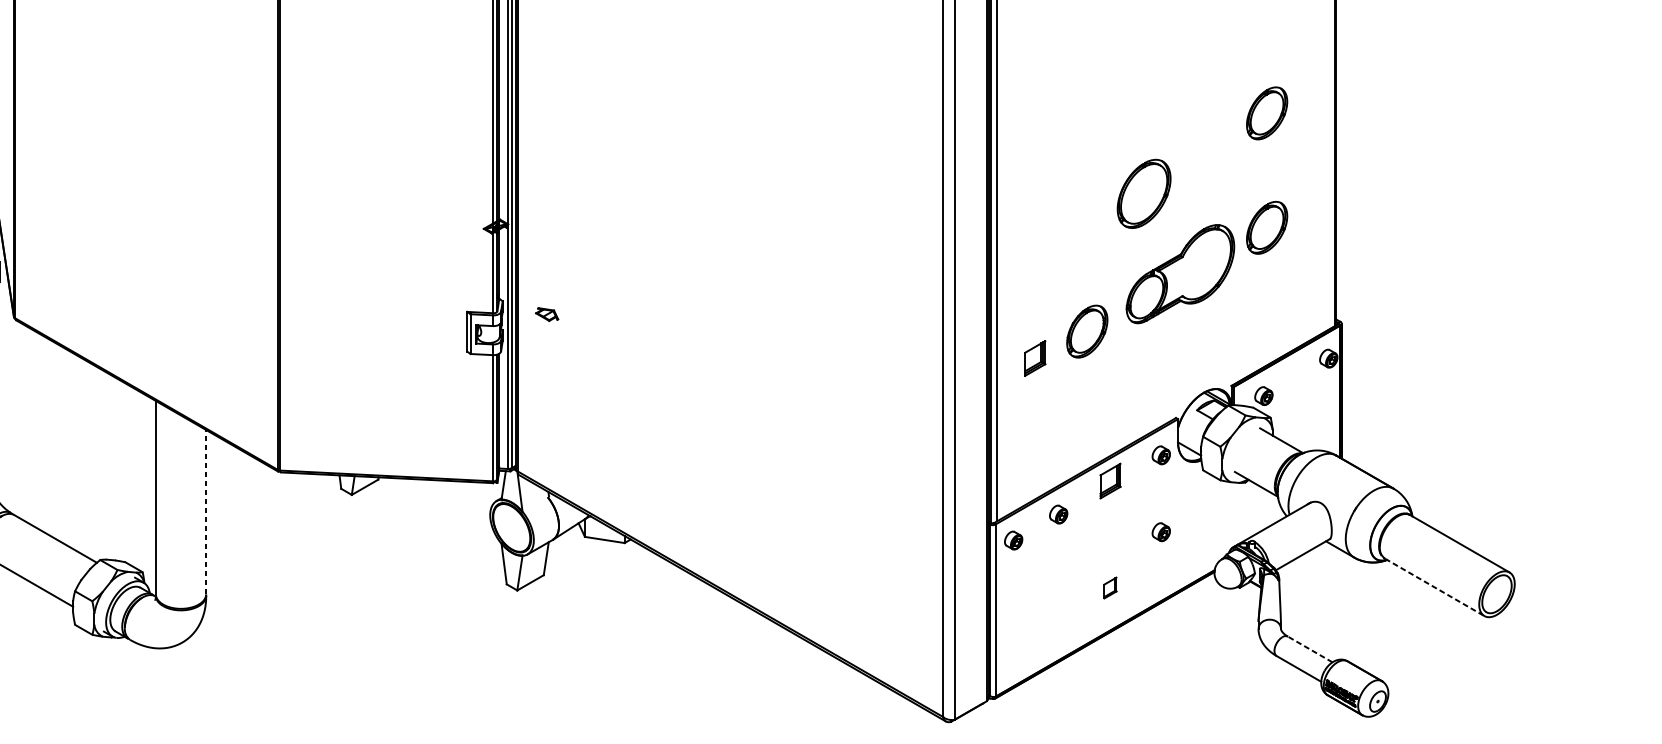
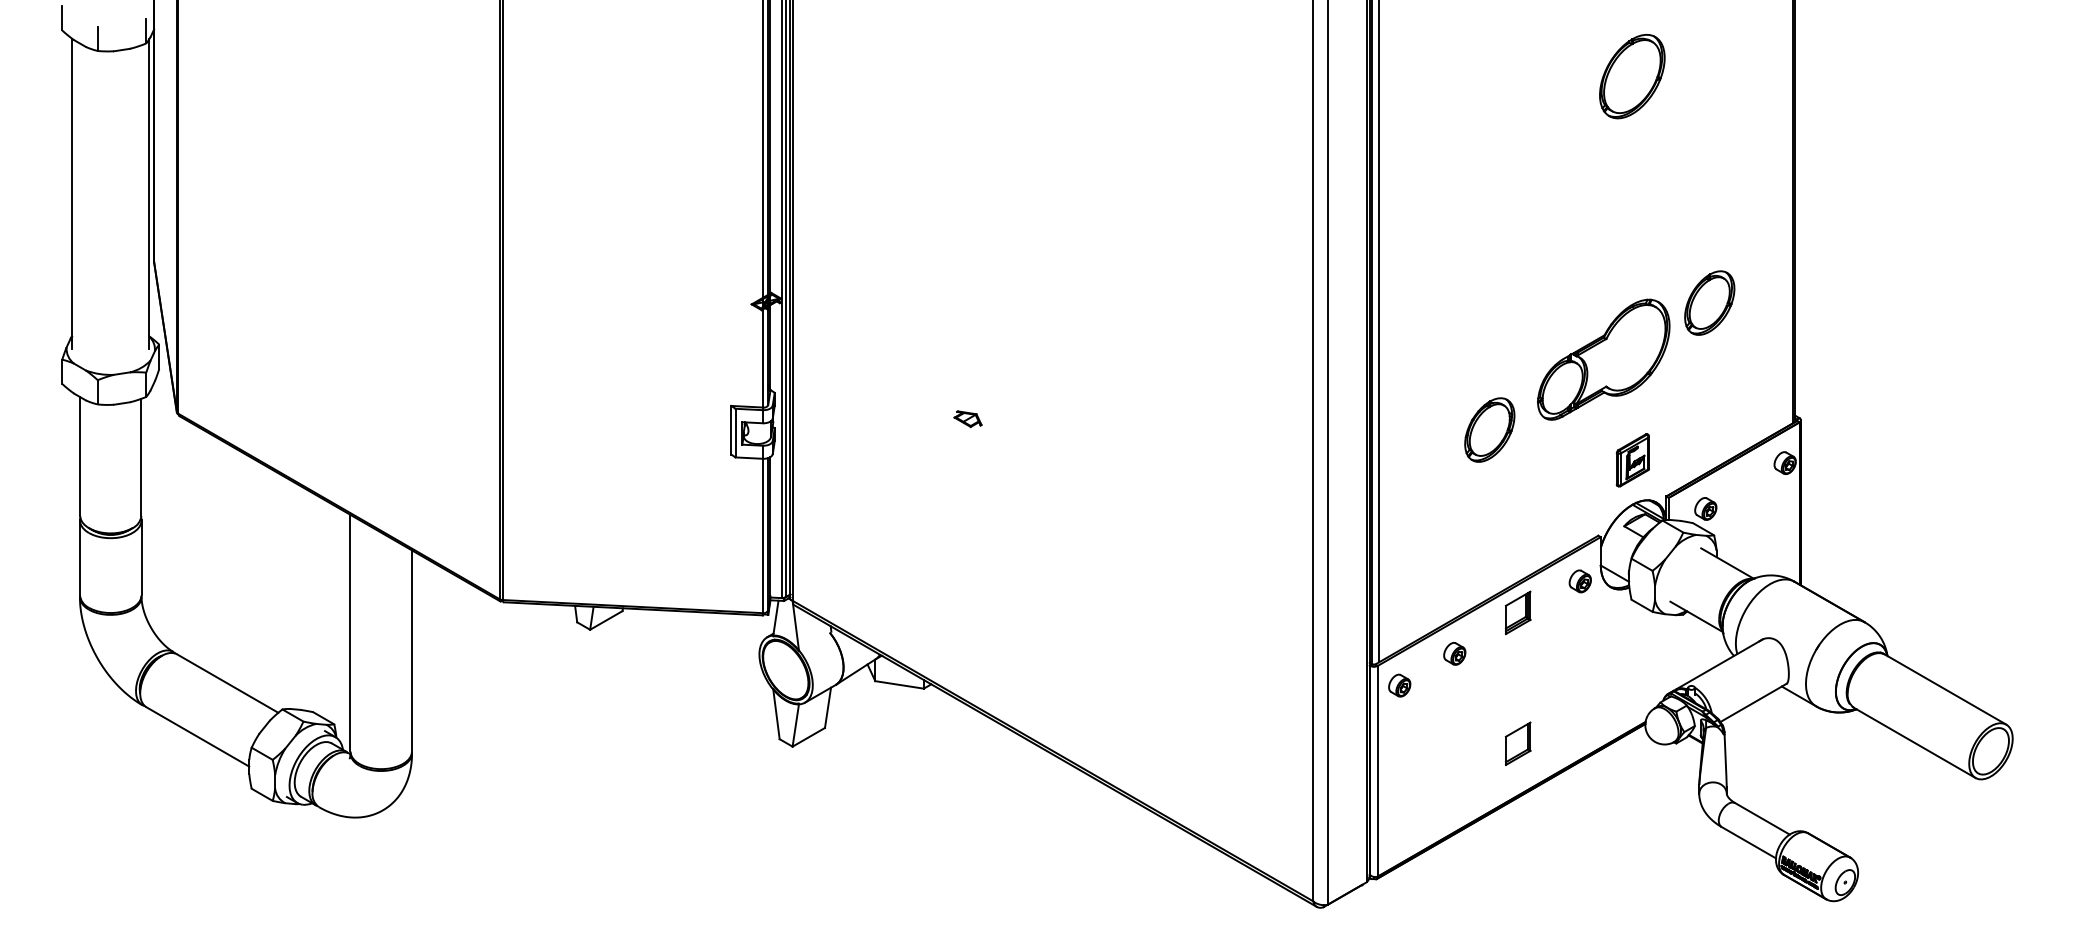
part: (1266, 112) -> (1709, 162), removed
part: (1144, 193) -> (1632, 76), moved
part: (546, 314) -> (967, 419), moved
part: (1203, 356) -> (1632, 460), added
part: (1034, 358) -> (1425, 462), removed
line: (206, 511) -> (412, 650), dashed -> solid
part: (1160, 532) -> (1579, 675), removed
part: (1109, 587) -> (1517, 743), size x1.67
line: (1435, 587) -> (1915, 743), dashed -> solid
line: (1310, 649) -> (1762, 818), dashed -> solid

